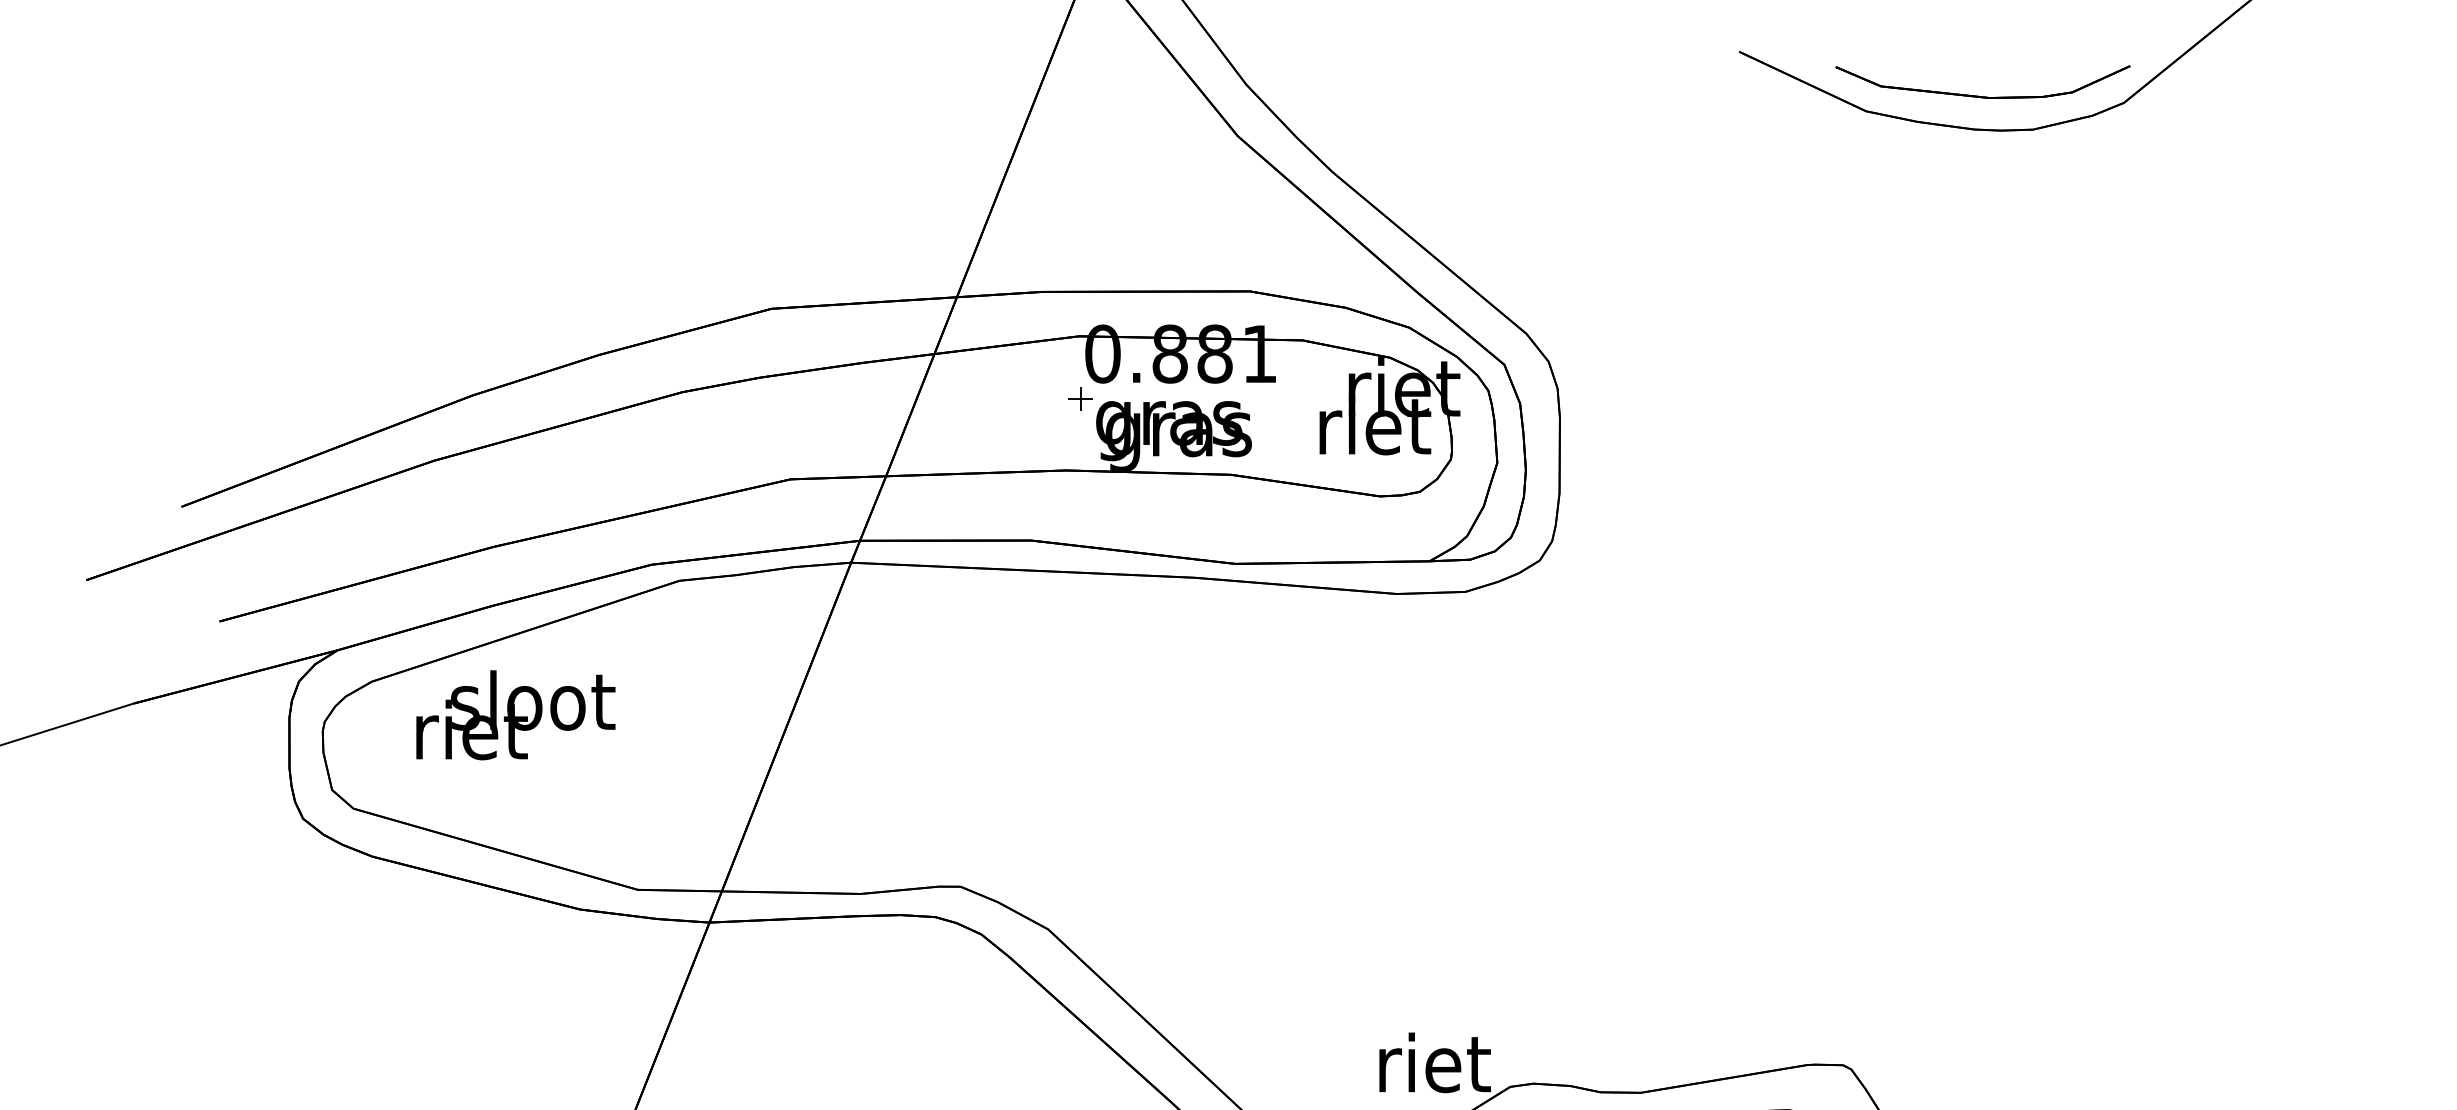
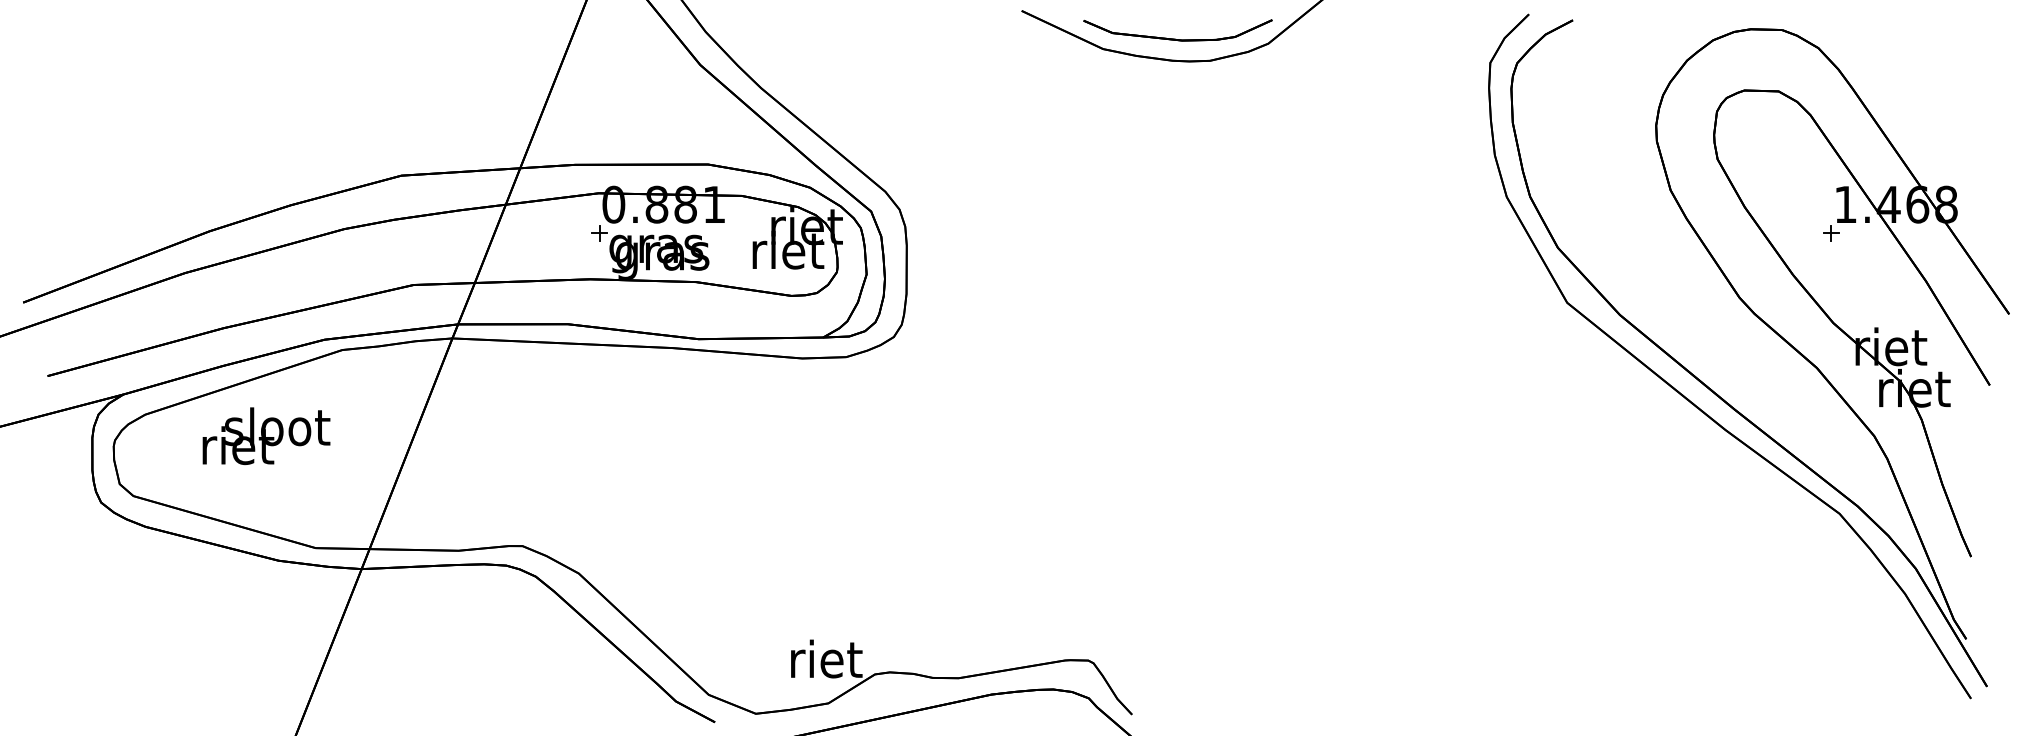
text: (515, 715) -> (266, 436), moved

